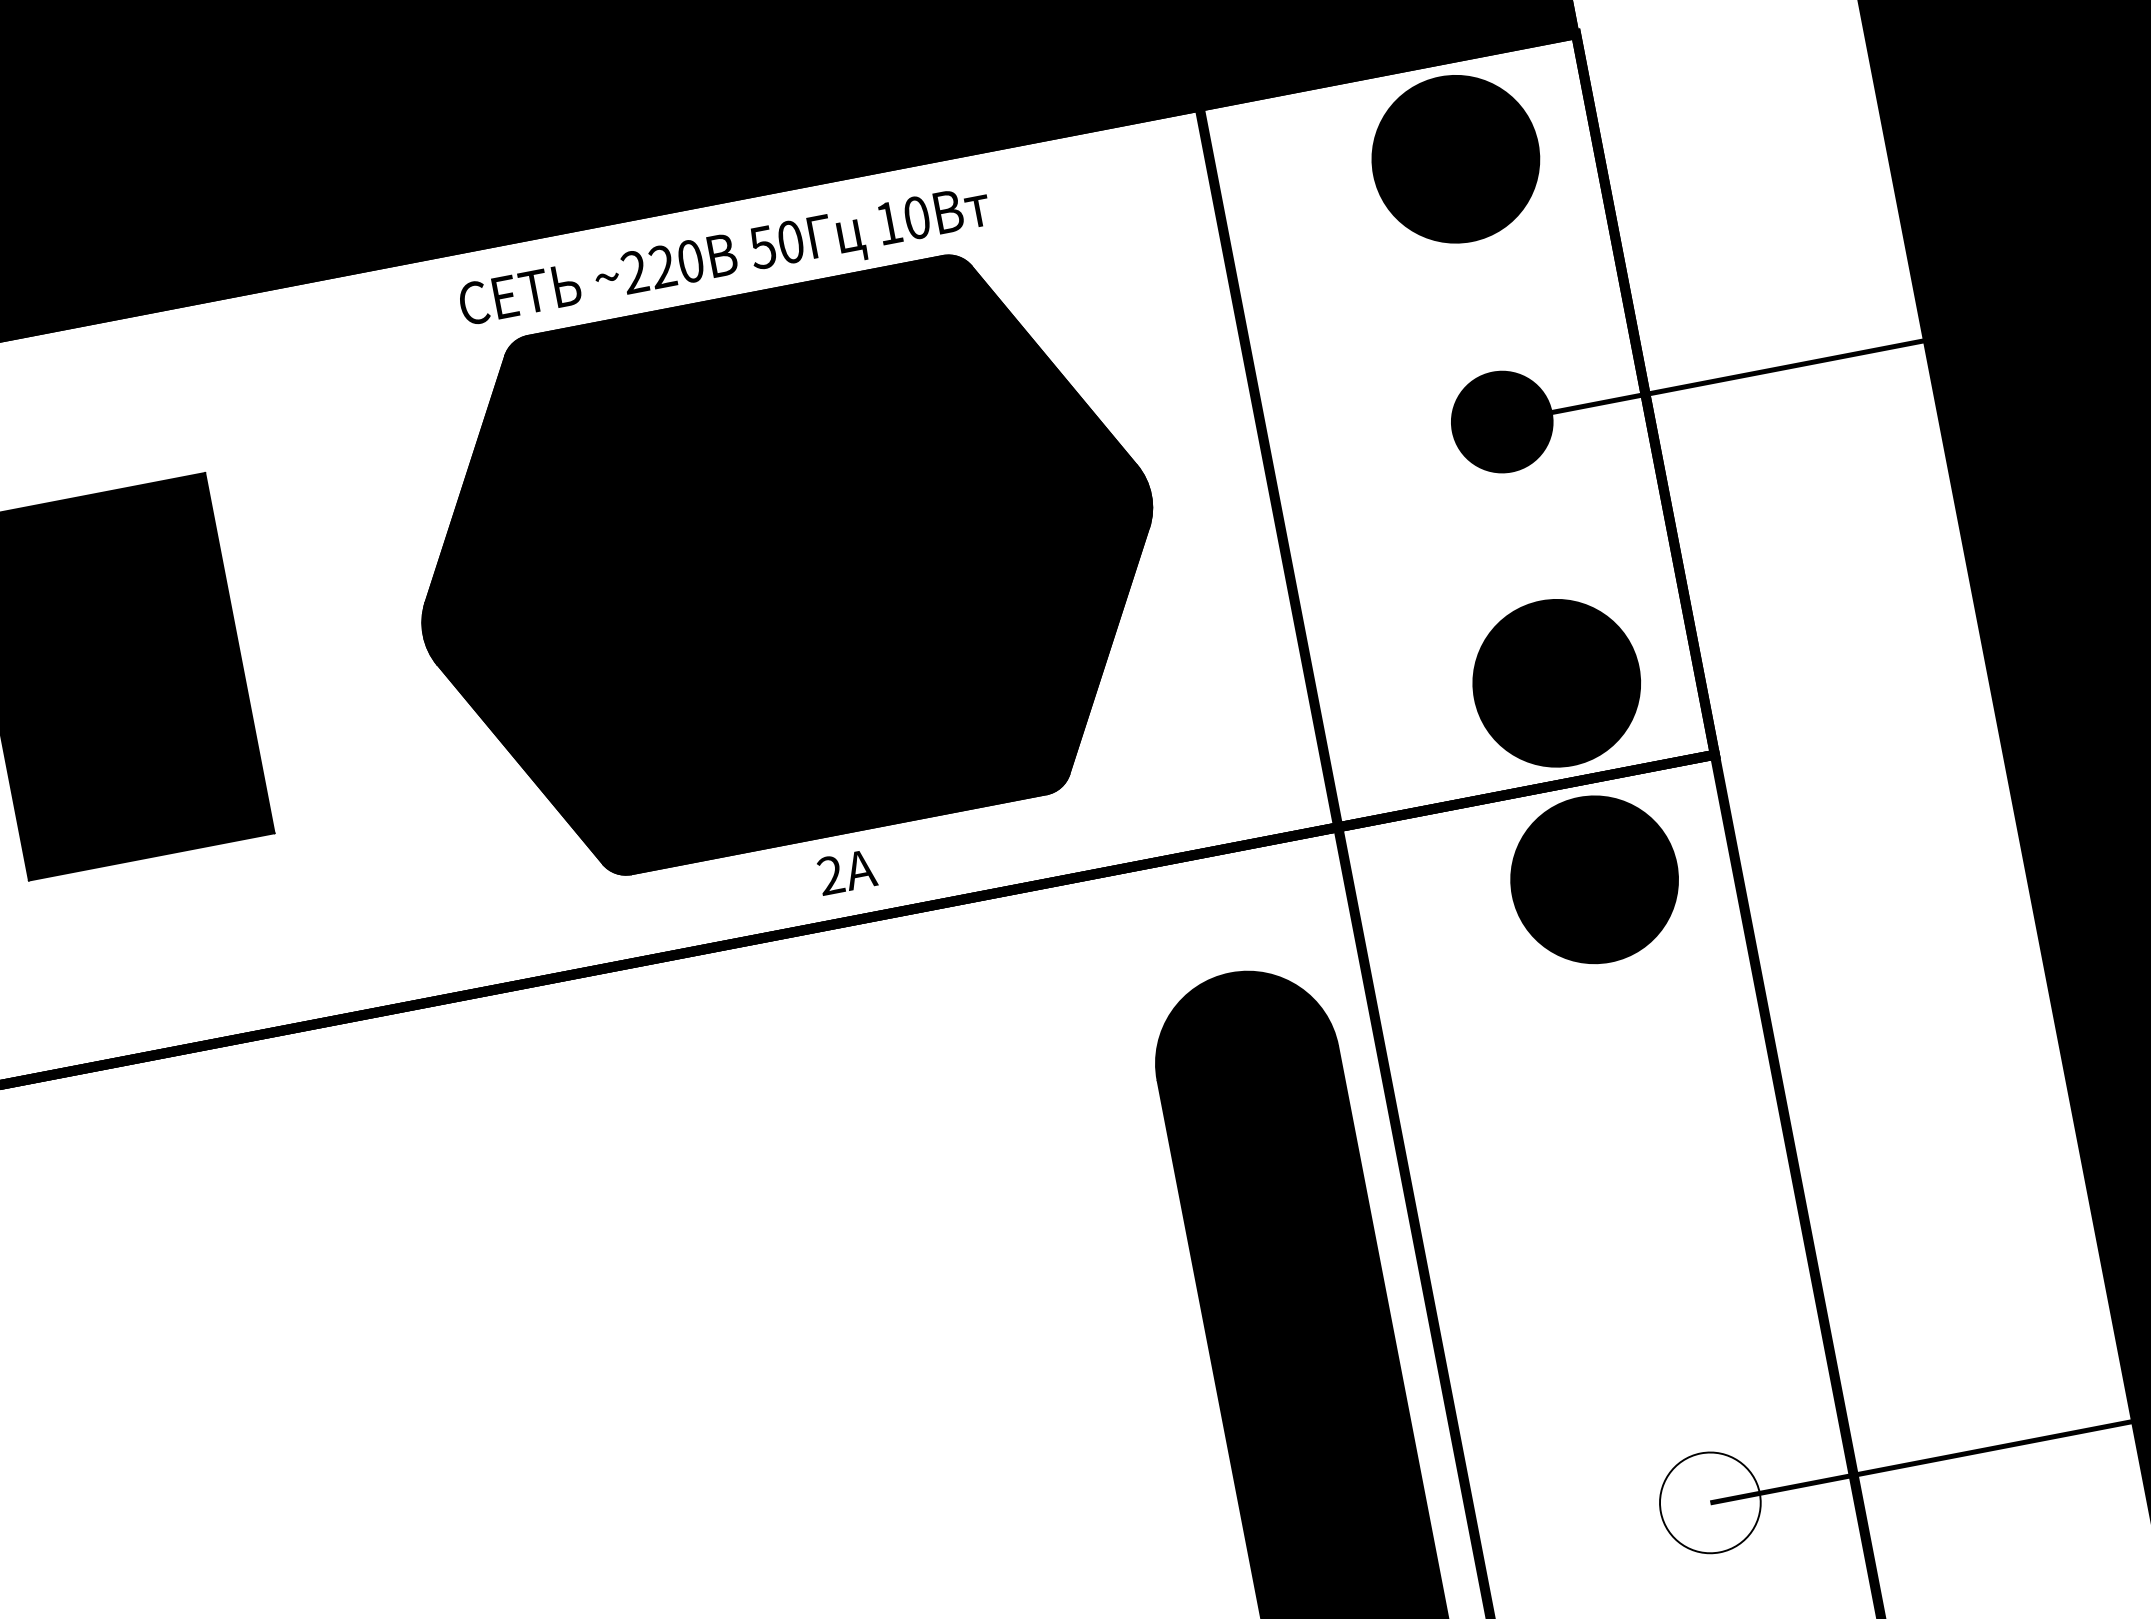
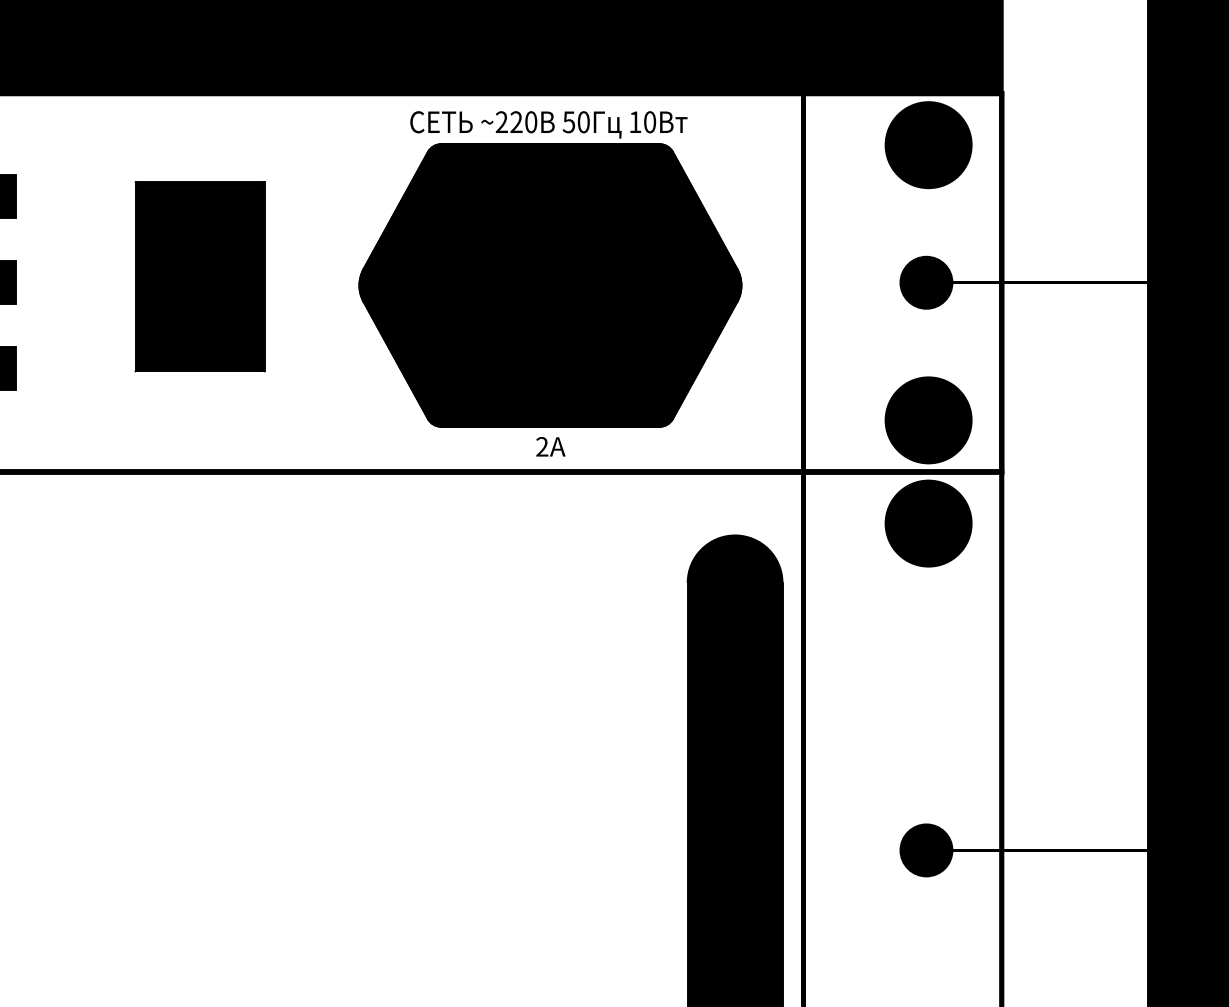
fill: (1710, 1503) -> (926, 850), added

